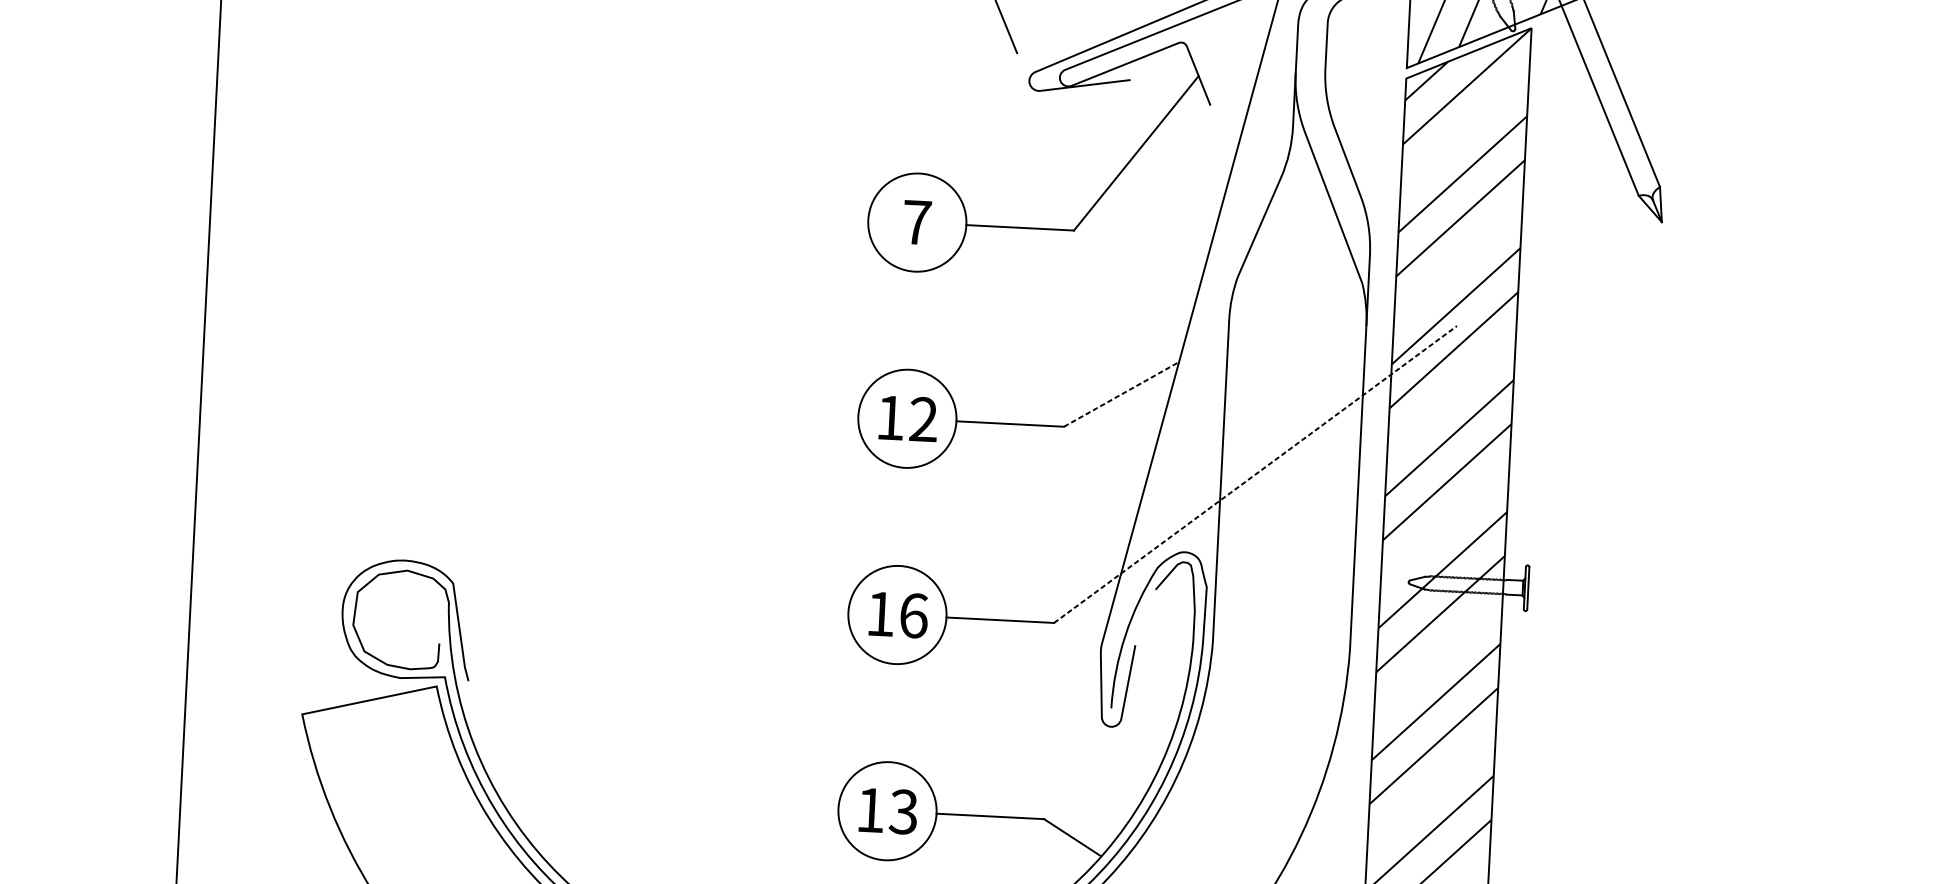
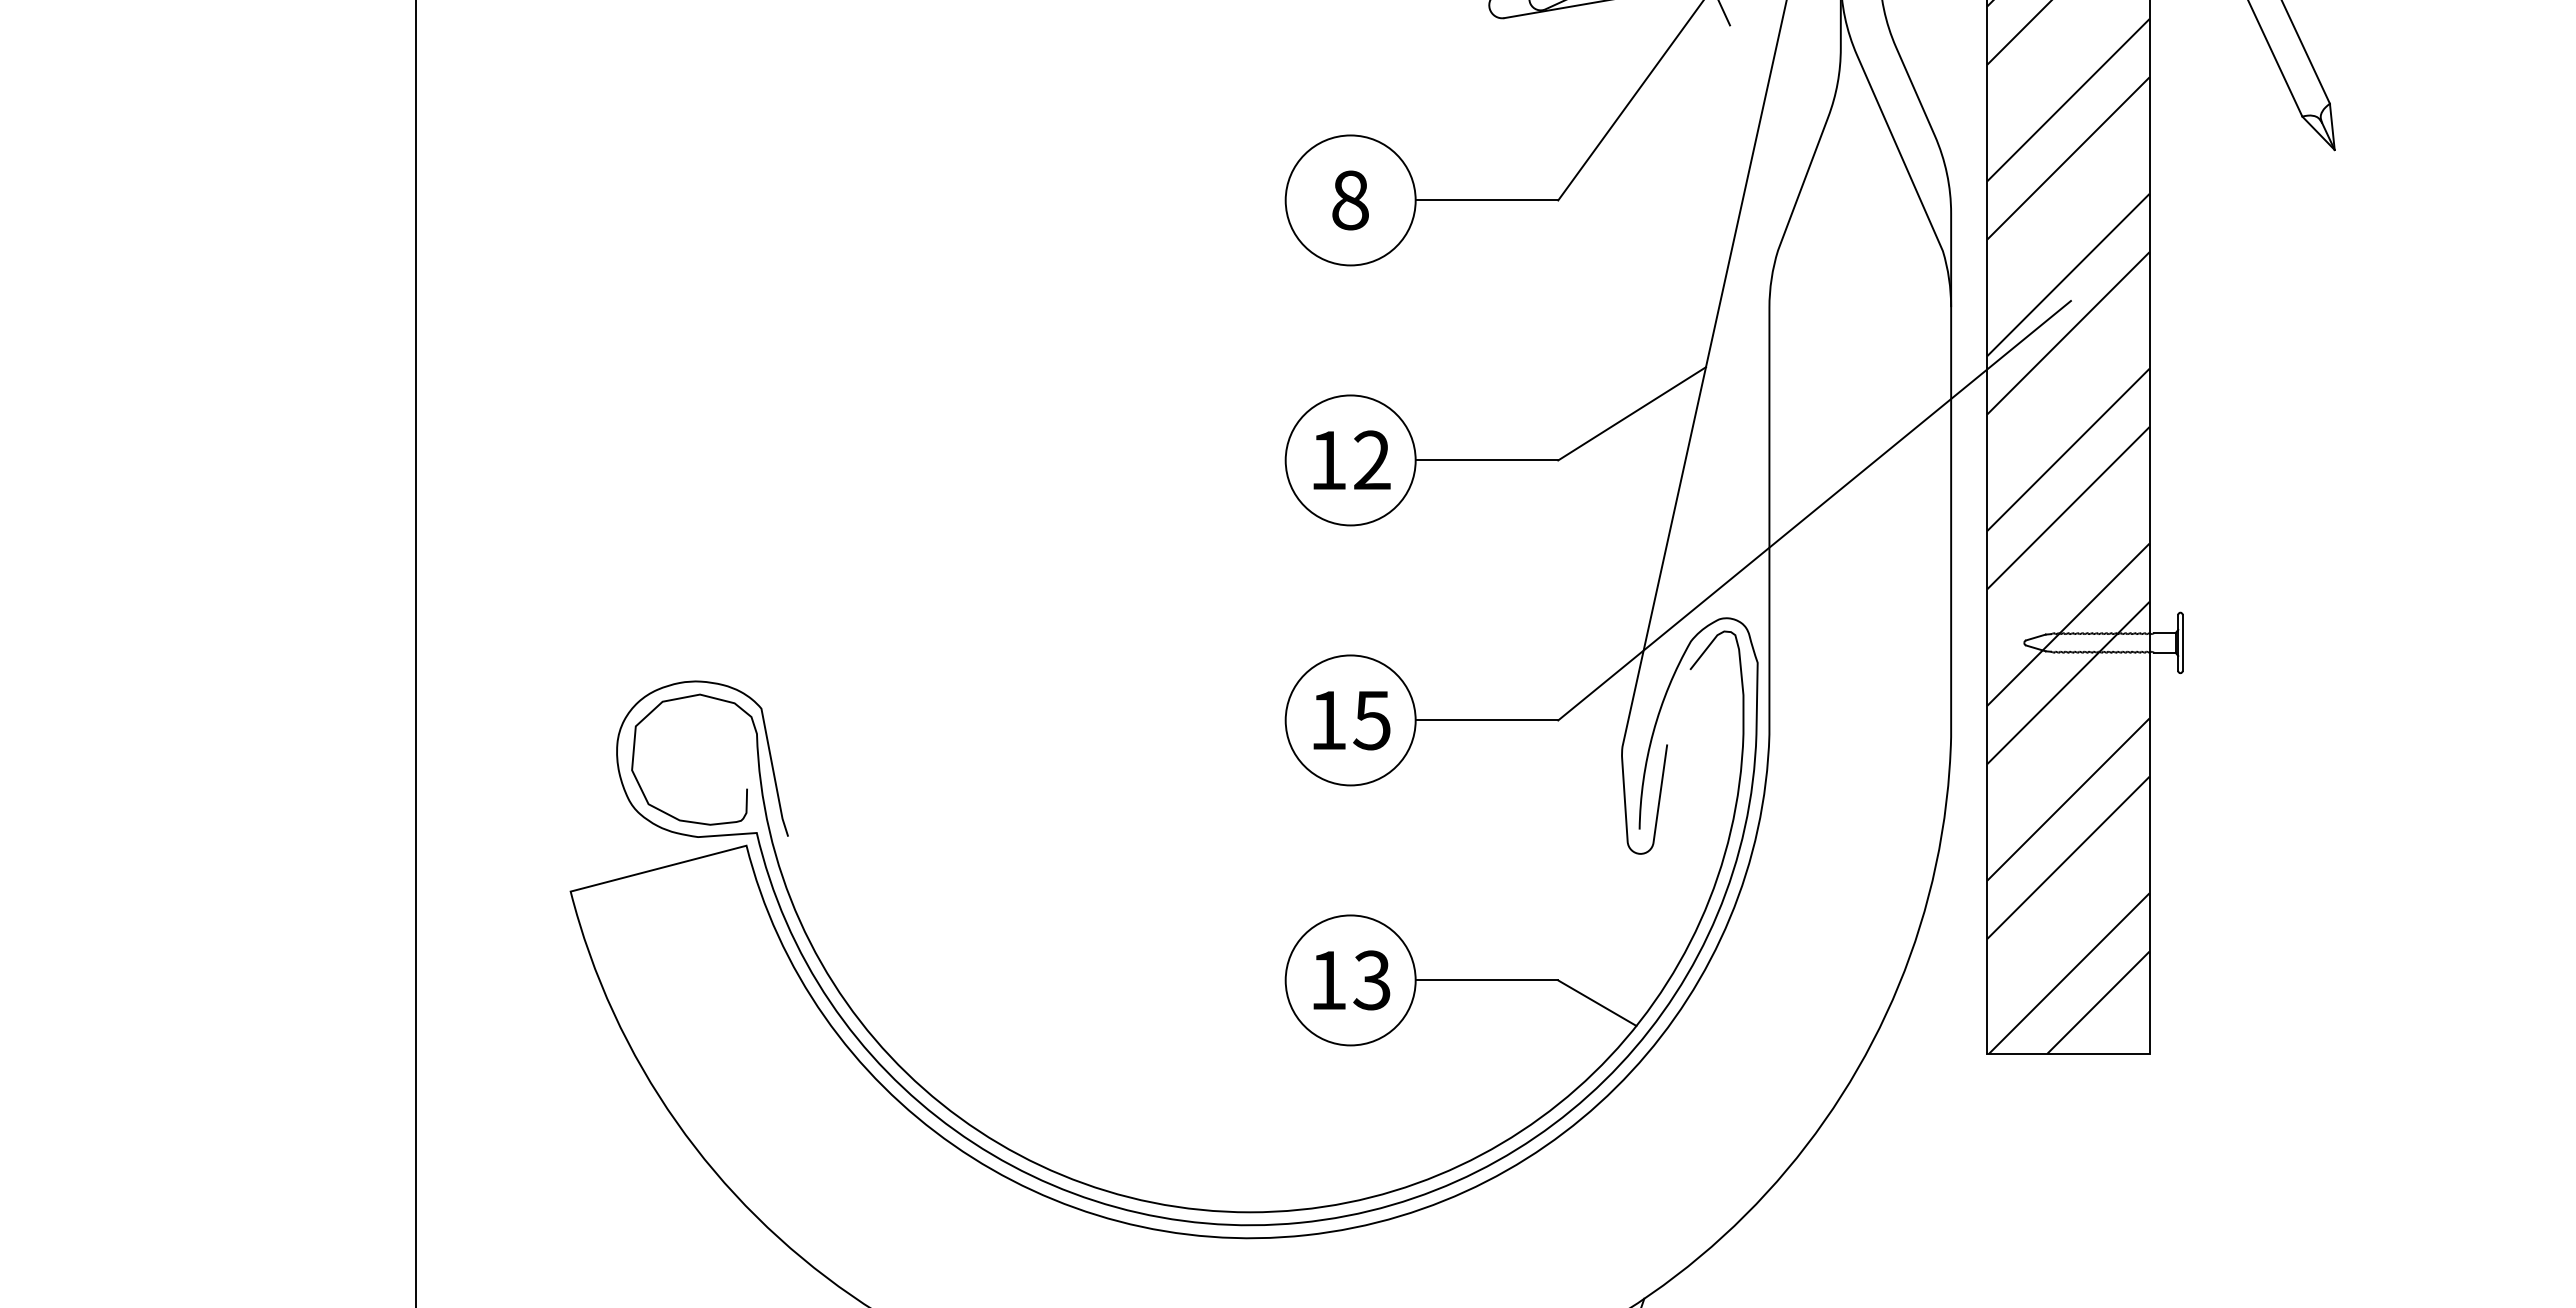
text: (917, 222) -> (1350, 200), 7 -> 8
line: (1121, 394) -> (1632, 413), dashed -> solid
line: (1255, 474) -> (1814, 510), dashed -> solid
text: (913, 615) -> (1372, 720), 16 -> 15

